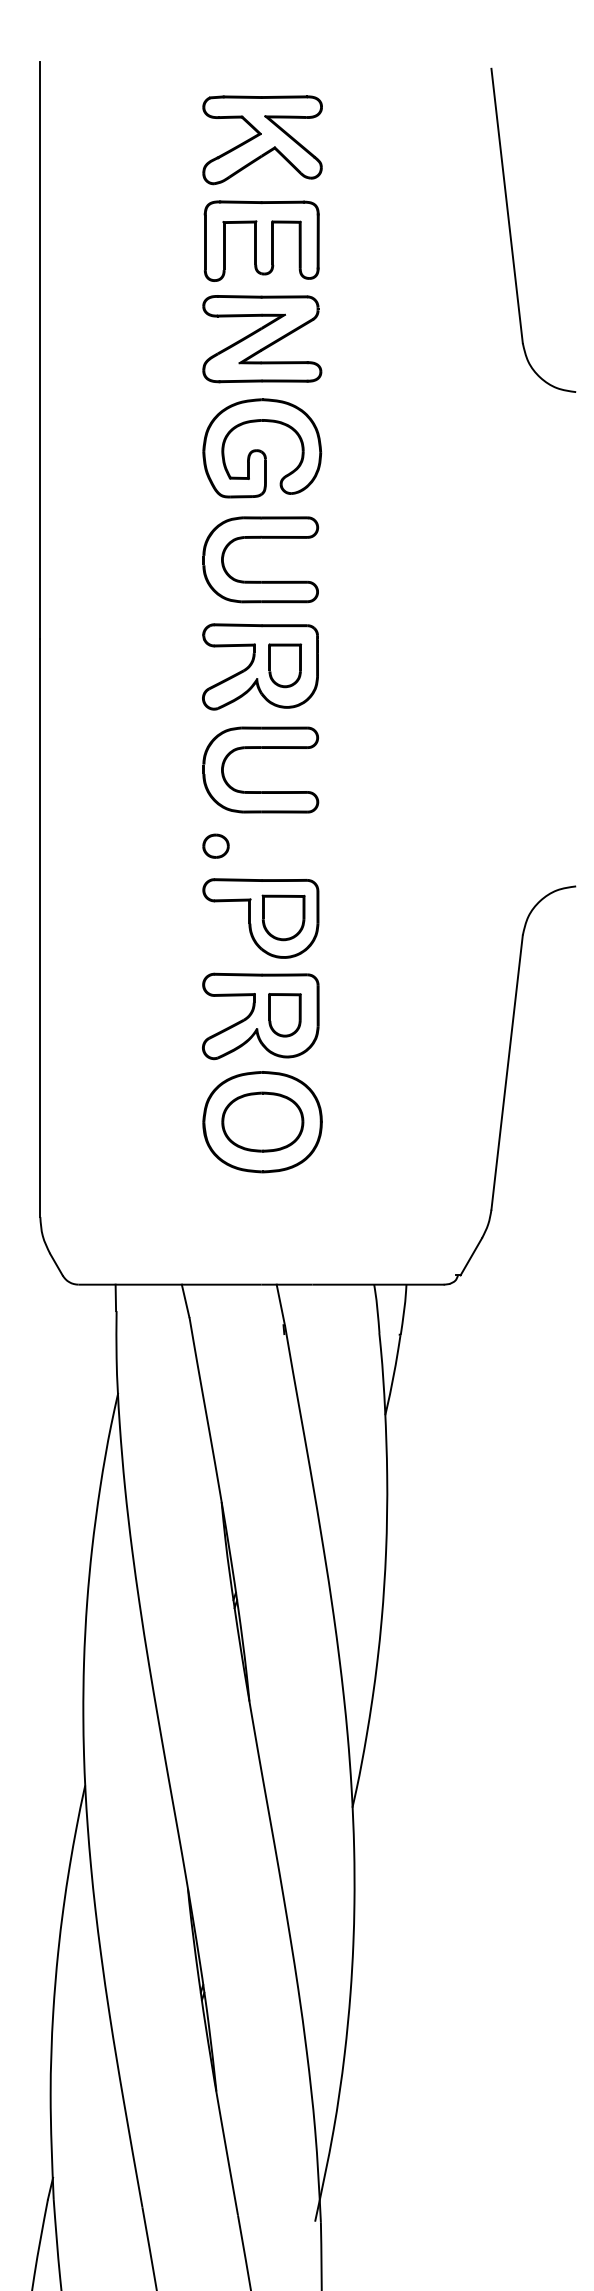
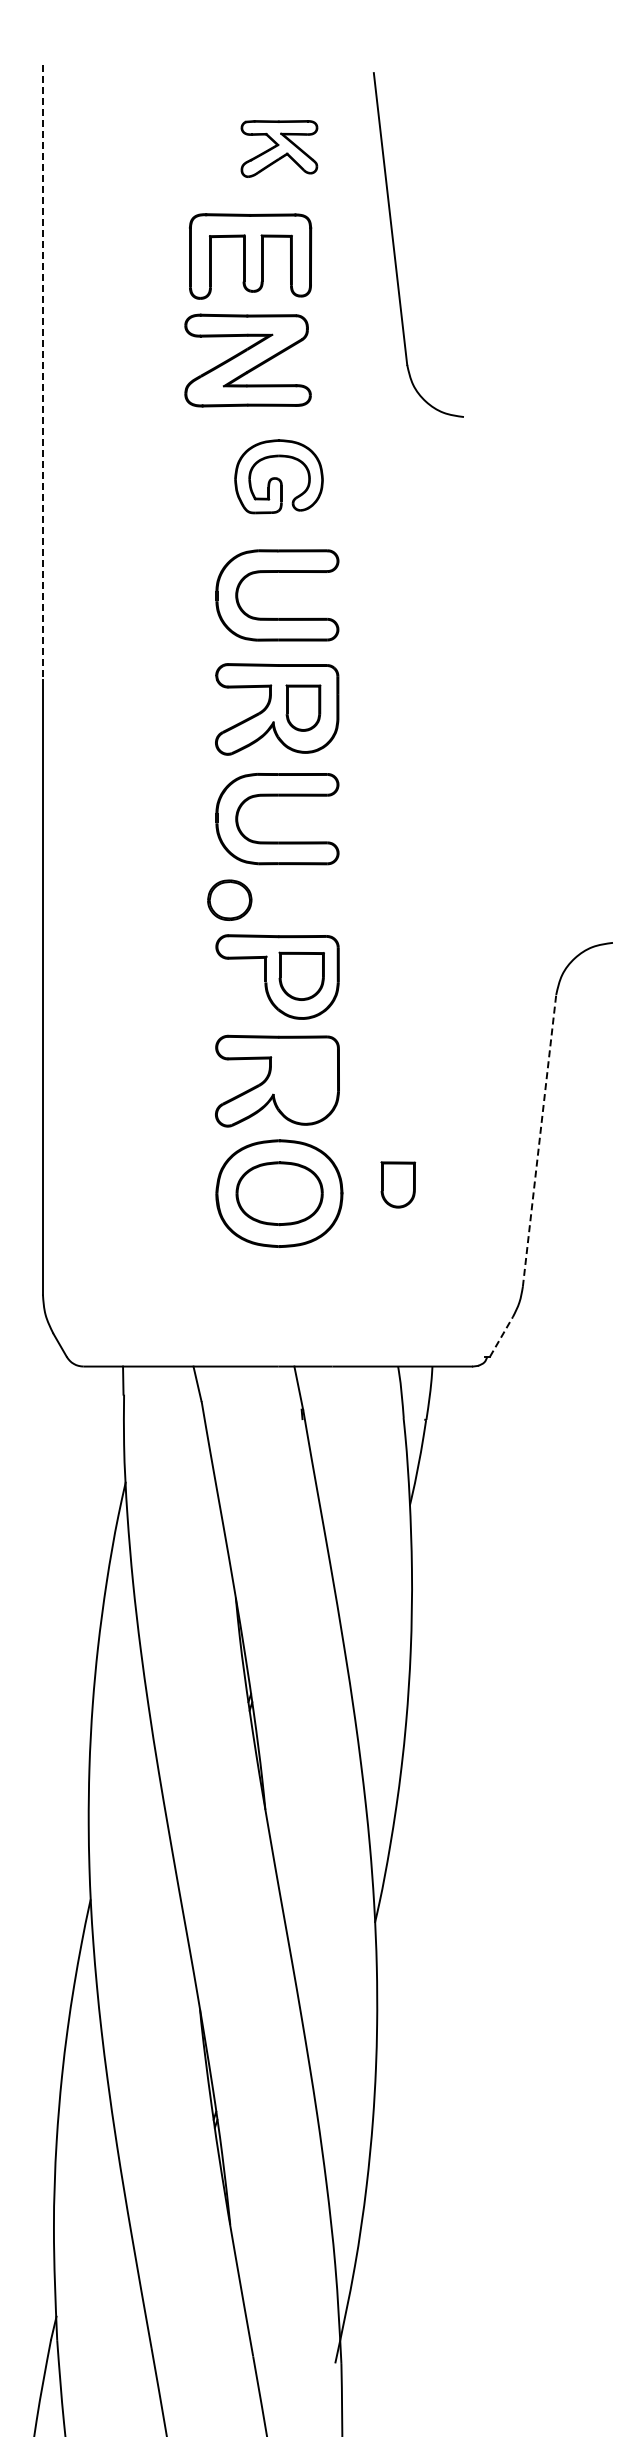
part: (262, 139) -> (279, 148), size x0.6
part: (510, 229) -> (394, 244), moved
part: (261, 241) -> (250, 256), moved
part: (261, 338) -> (247, 360), moved
line: (39, 351) -> (42, 373), solid -> dashed
part: (261, 448) -> (278, 476), size x0.7
part: (215, 845) -> (229, 899), size x1.6
part: (285, 1014) -> (398, 1184), moved
line: (507, 1072) -> (539, 1140), solid -> dashed
line: (471, 1256) -> (501, 1336), solid -> dashed

